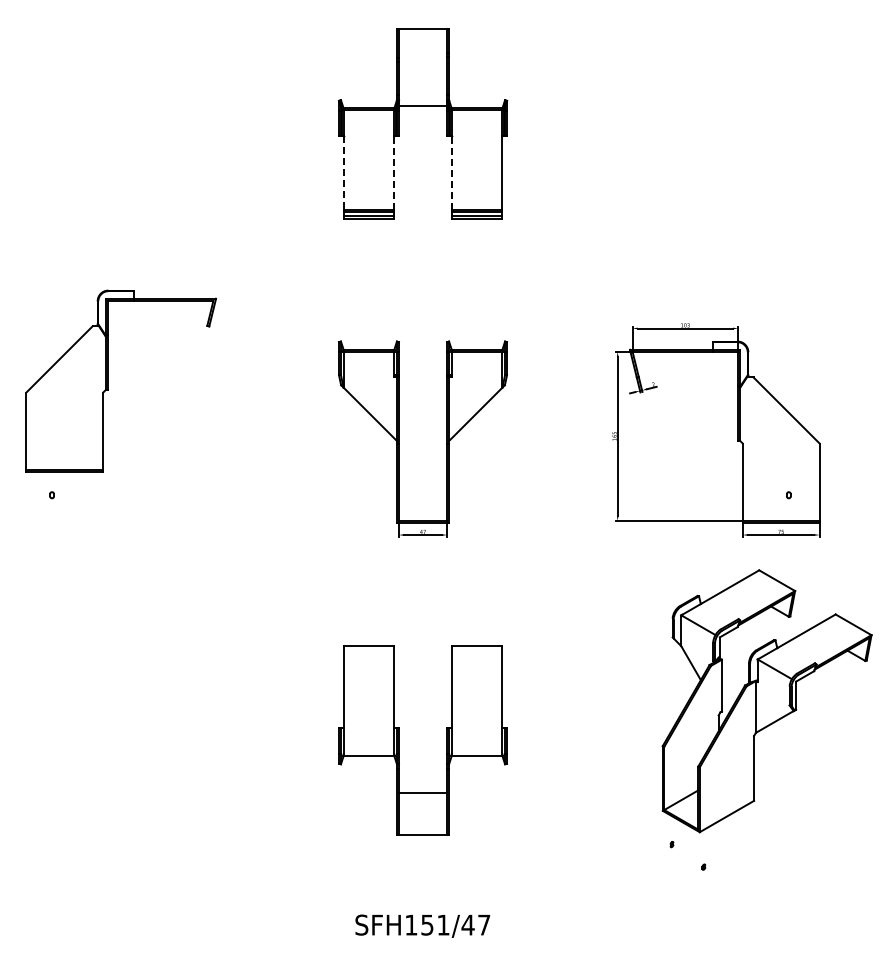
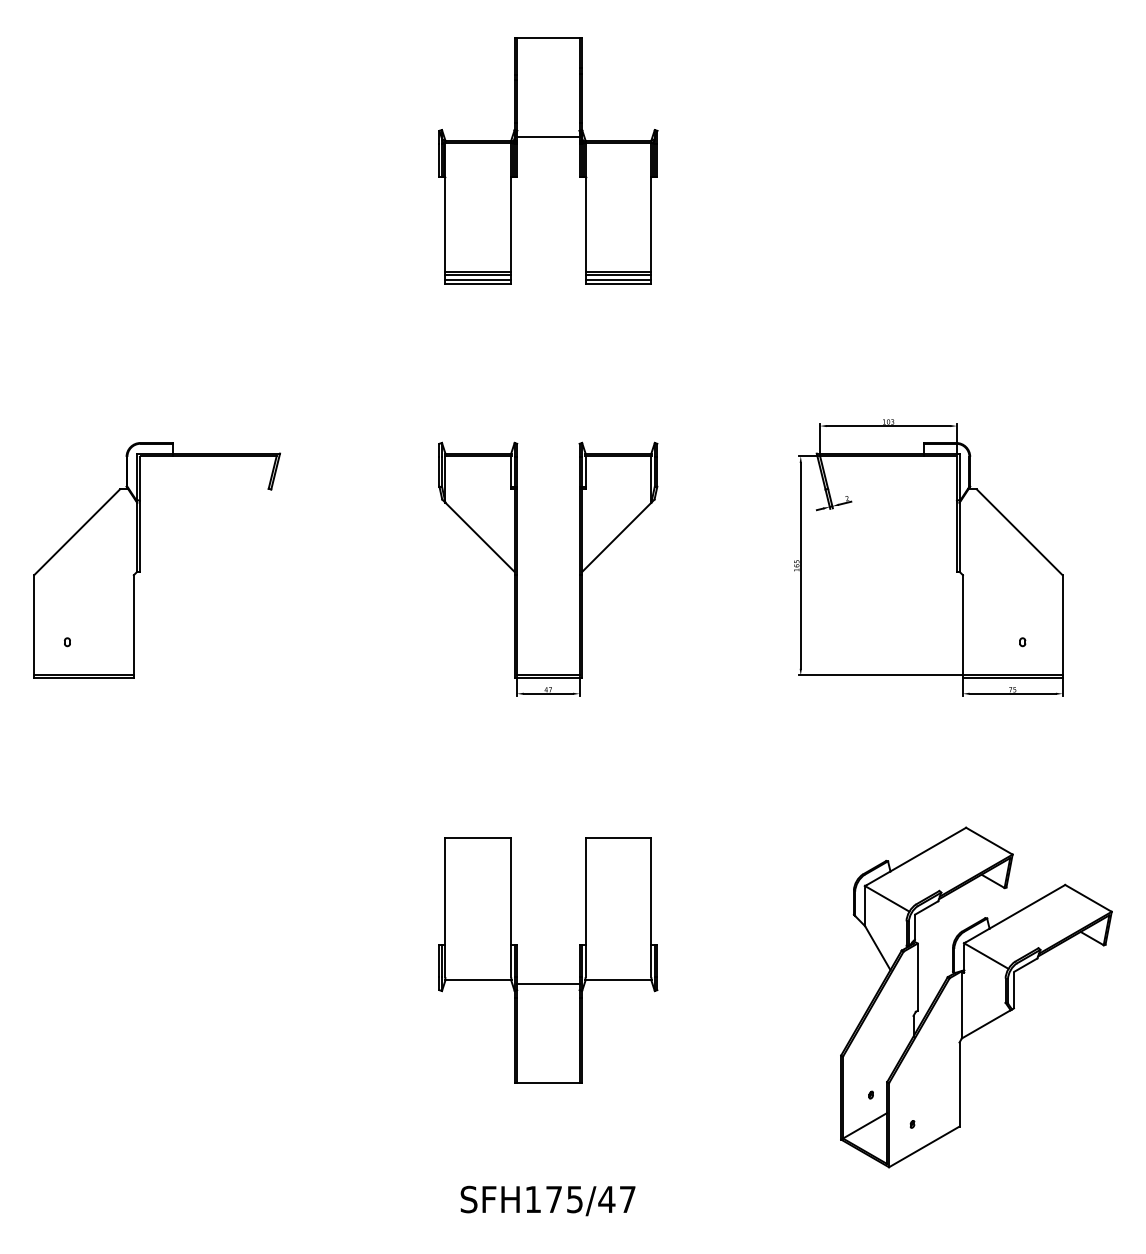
line: (343, 172) -> (445, 223), dashed -> solid
line: (394, 172) -> (511, 223), dashed -> solid
line: (451, 172) -> (585, 223), dashed -> solid
part: (108, 380) -> (140, 559), moved
part: (766, 701) -> (975, 997), moved
line: (422, 792) -> (547, 983), moved
text: (435, 924) -> (564, 1198), SFH151/47 -> SFH175/47

